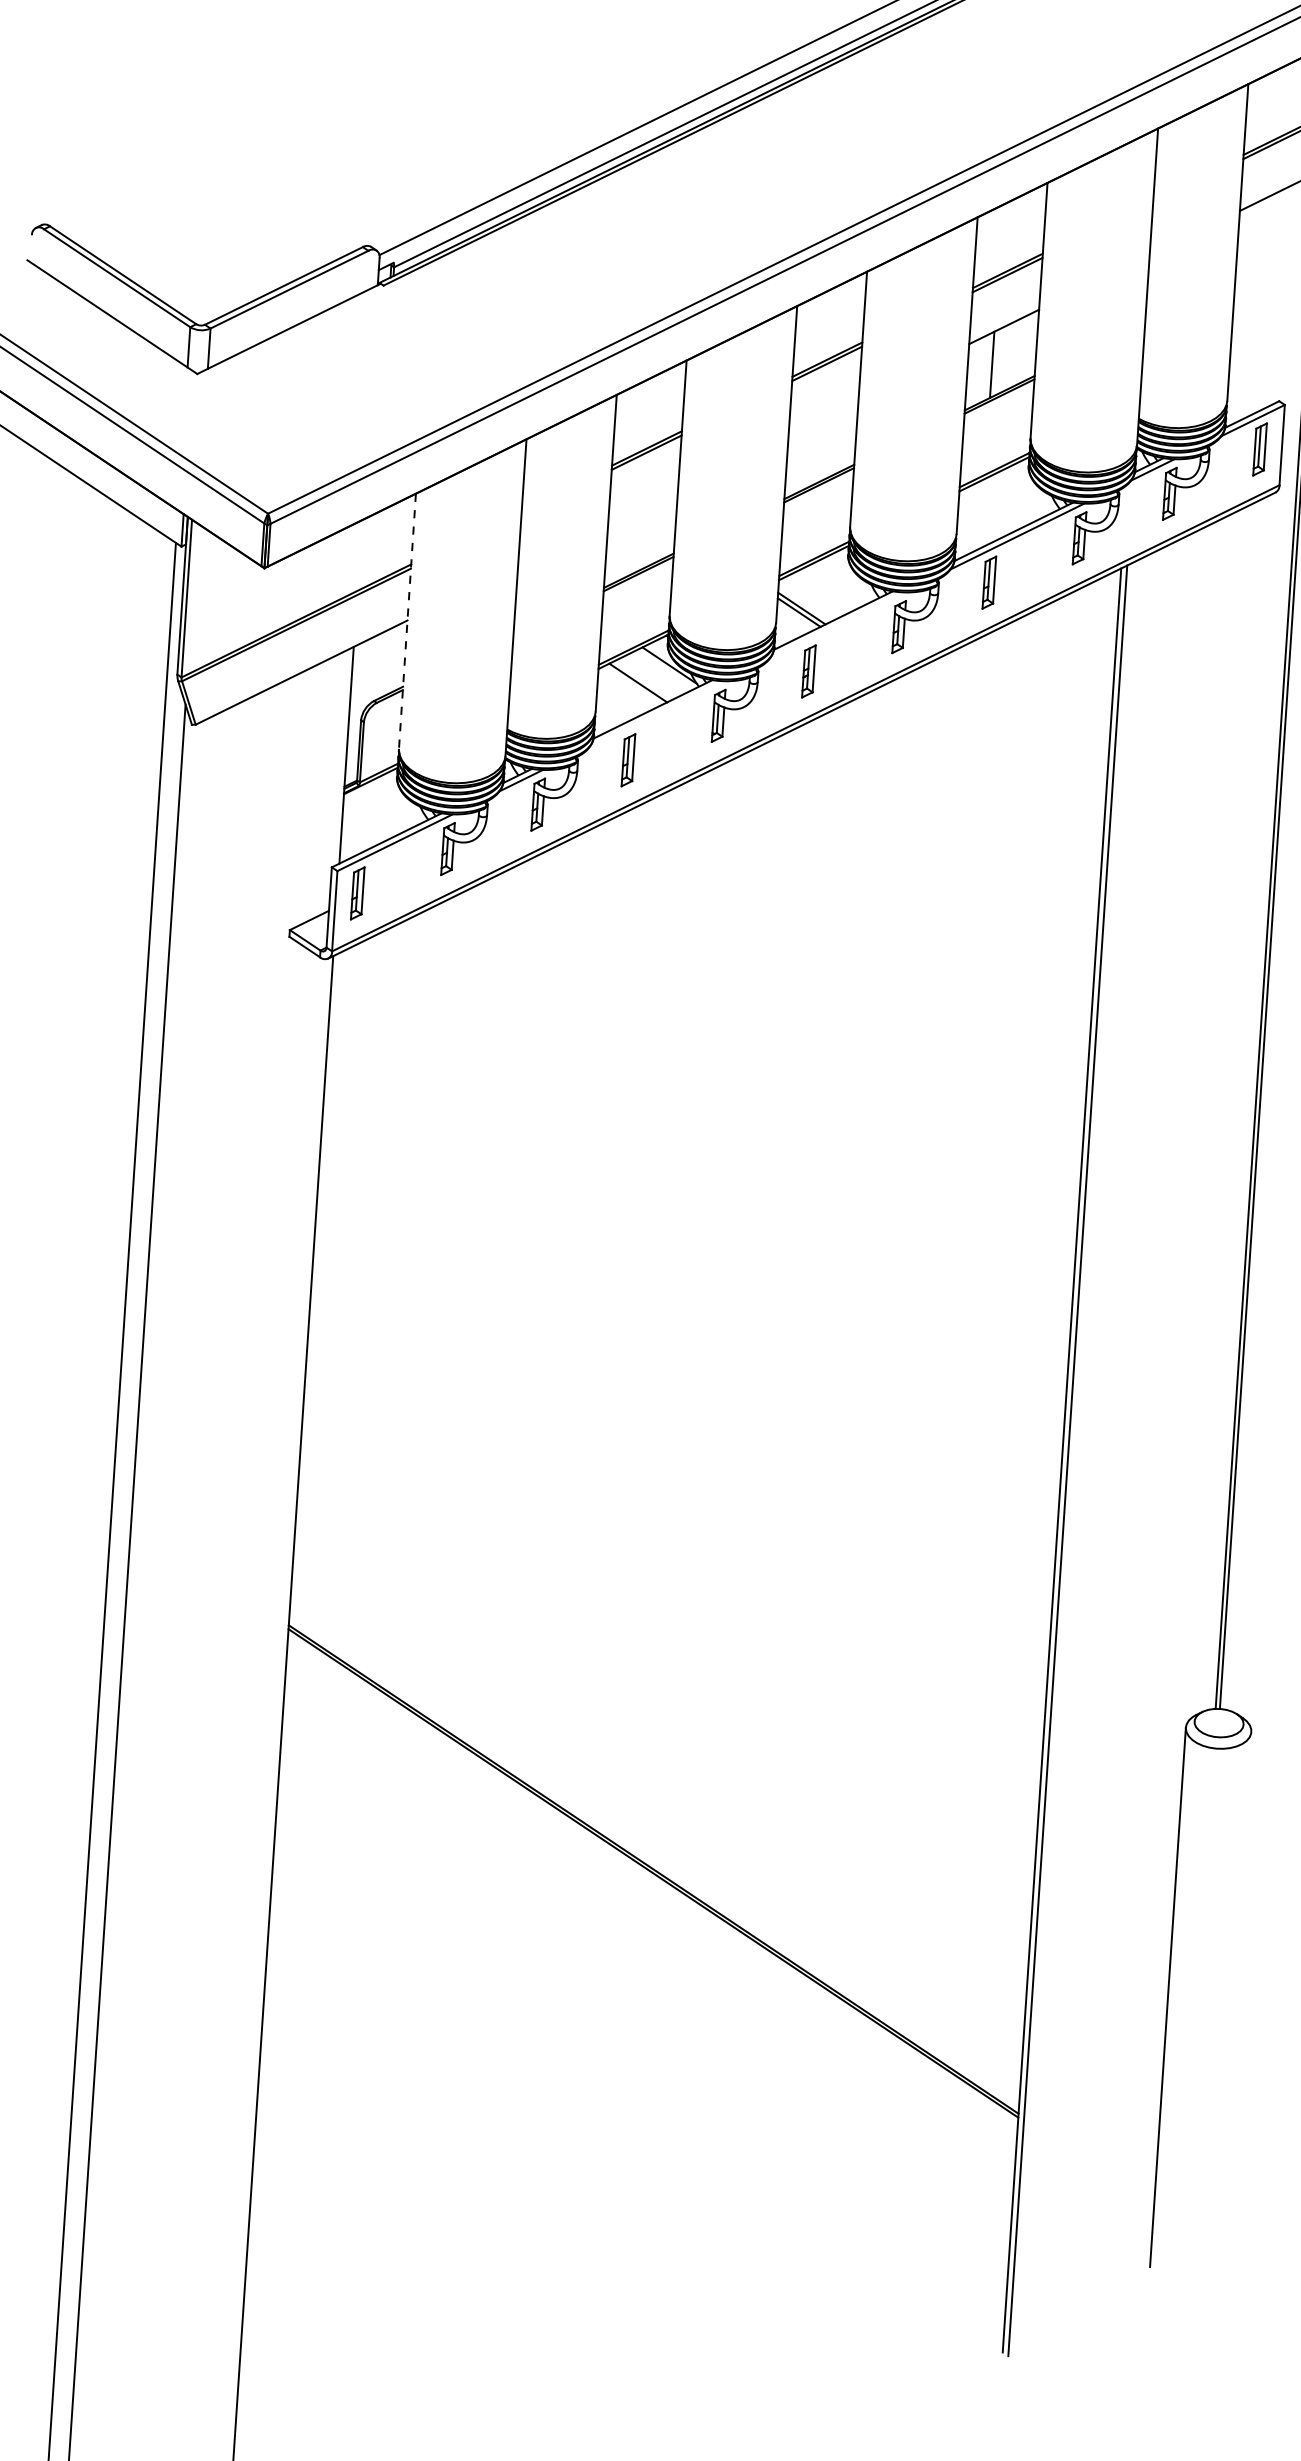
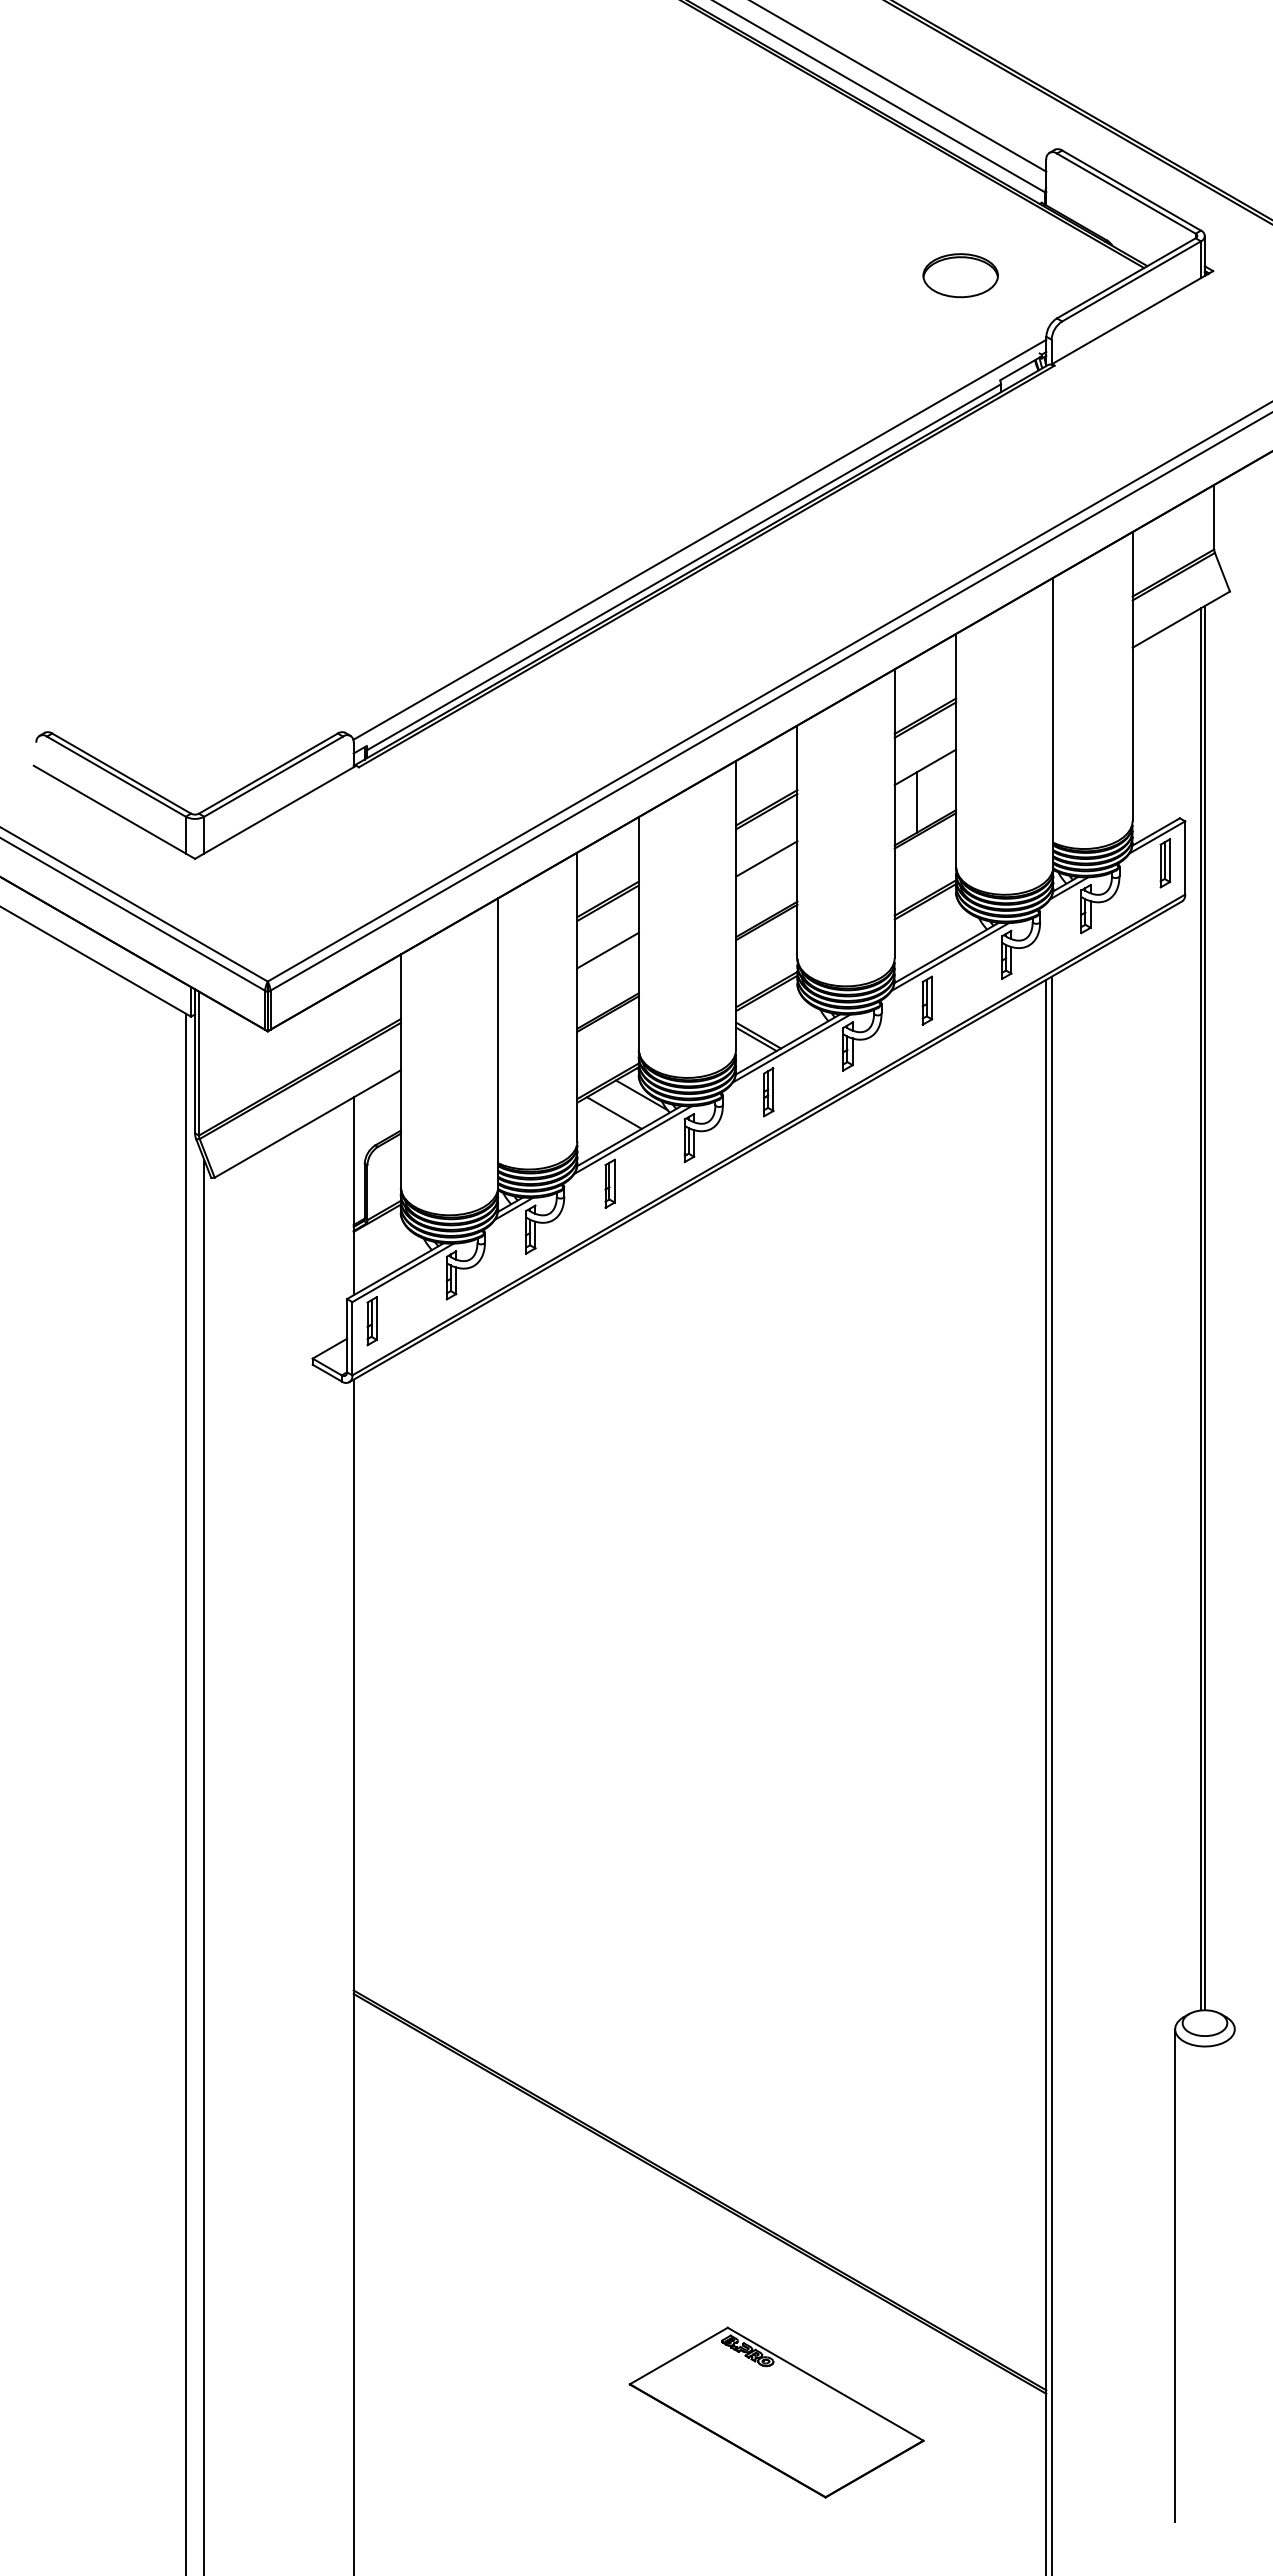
line: (823, 415) -> (766, 858), added
line: (642, 504) -> (607, 950), added
line: (406, 621) -> (400, 1071), dashed -> solid
line: (837, 625) -> (791, 1048), added
line: (656, 714) -> (632, 1140), added
part: (721, 2118) -> (776, 2412), added

